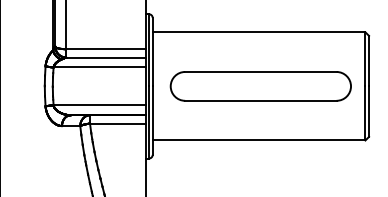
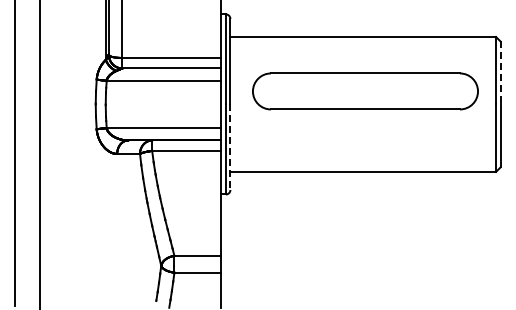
line: (369, 60) -> (500, 72), solid -> dashed
part: (260, 86) -> (365, 91), moved
line: (152, 120) -> (230, 147), solid -> dashed

